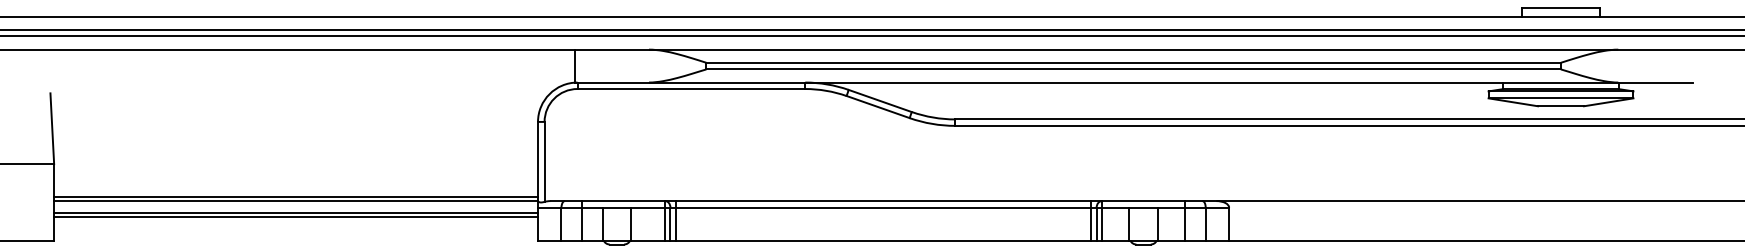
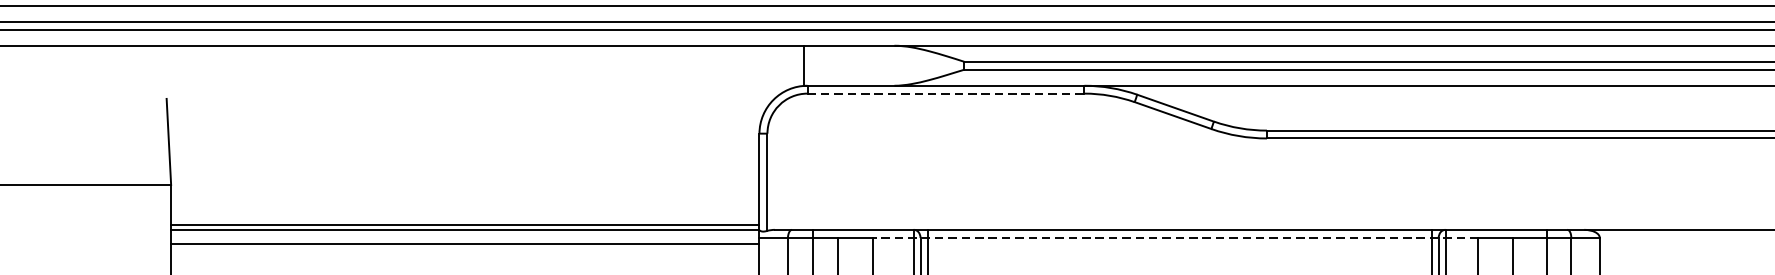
line: (691, 89) -> (946, 94), solid -> dashed
line: (879, 207) -> (1174, 237), solid -> dashed
line: (296, 216) -> (465, 248), removed

